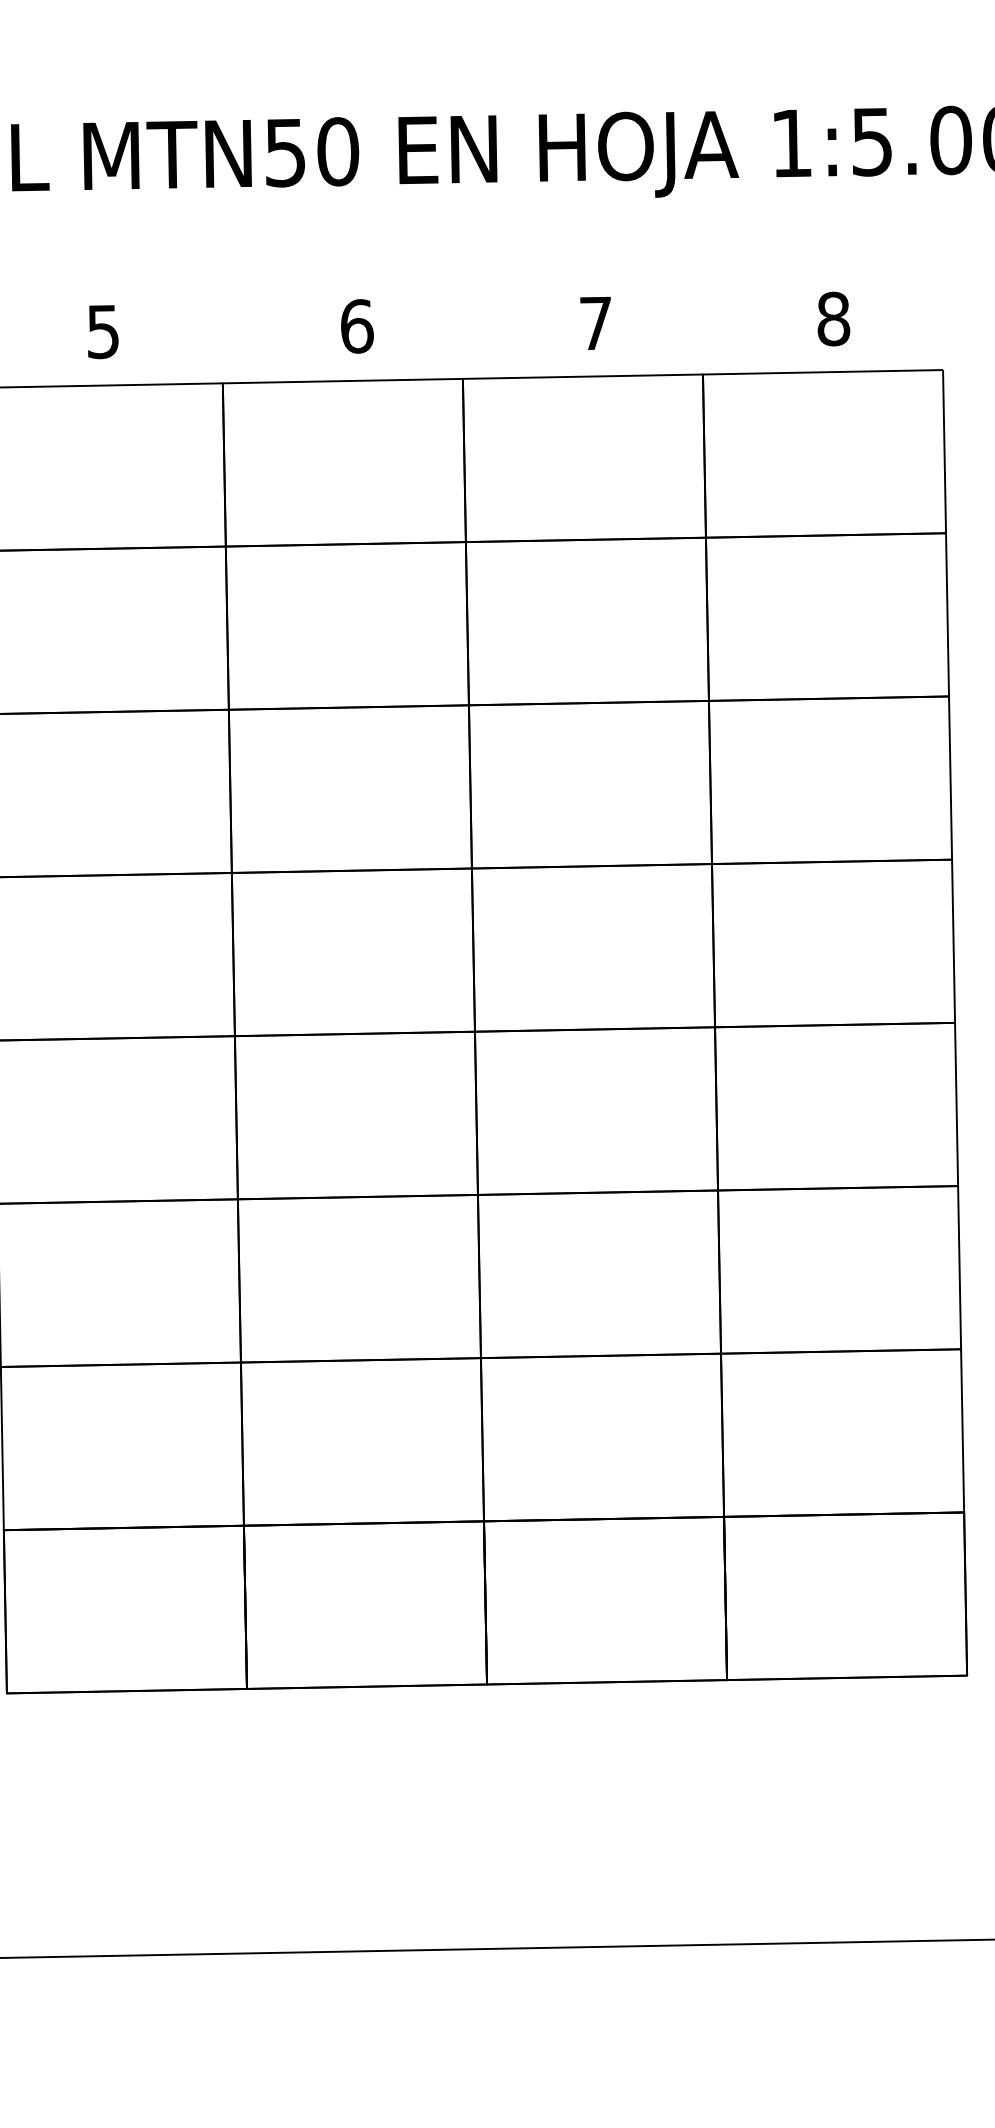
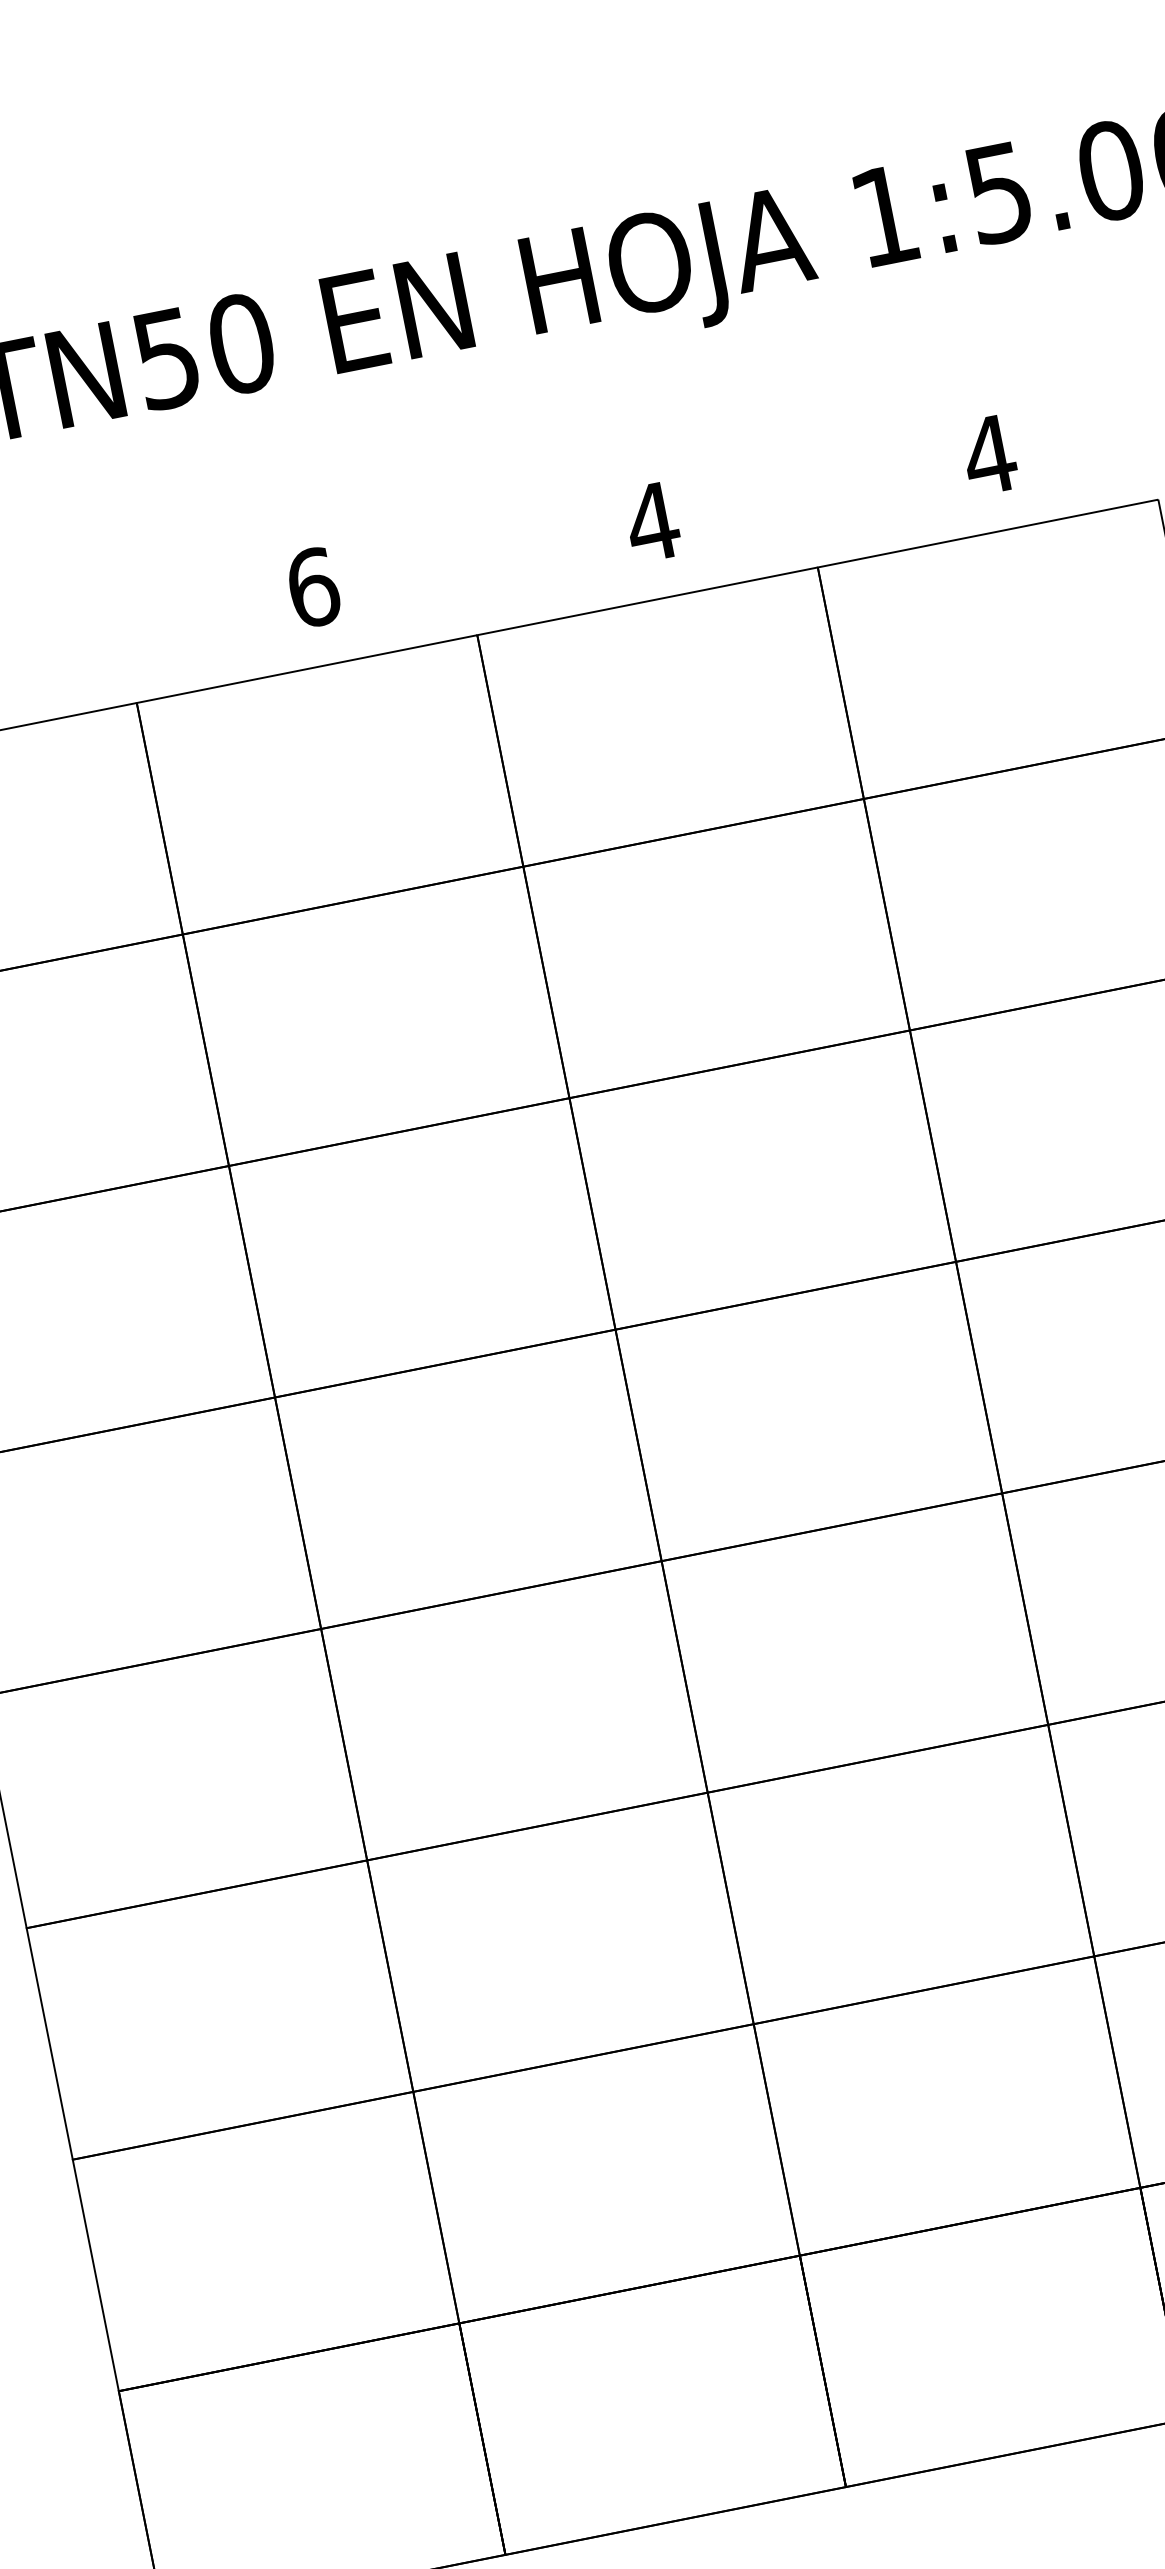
text: (833, 318) -> (989, 454), 8 -> 4
text: (595, 322) -> (651, 520), 7 -> 4

